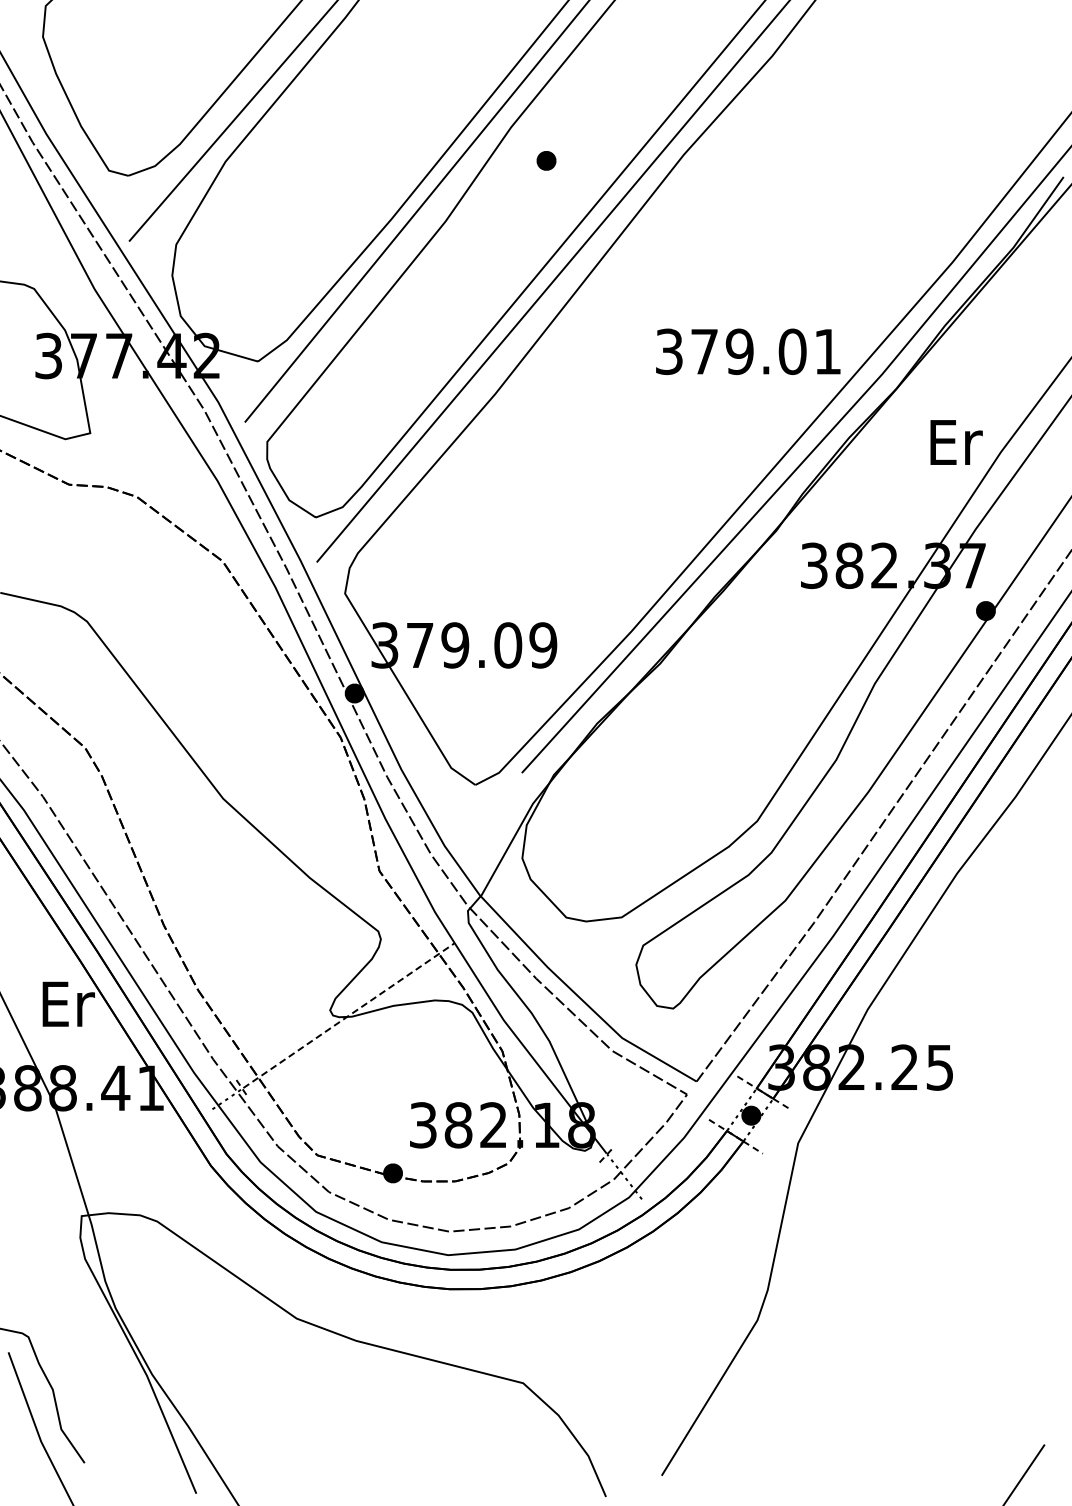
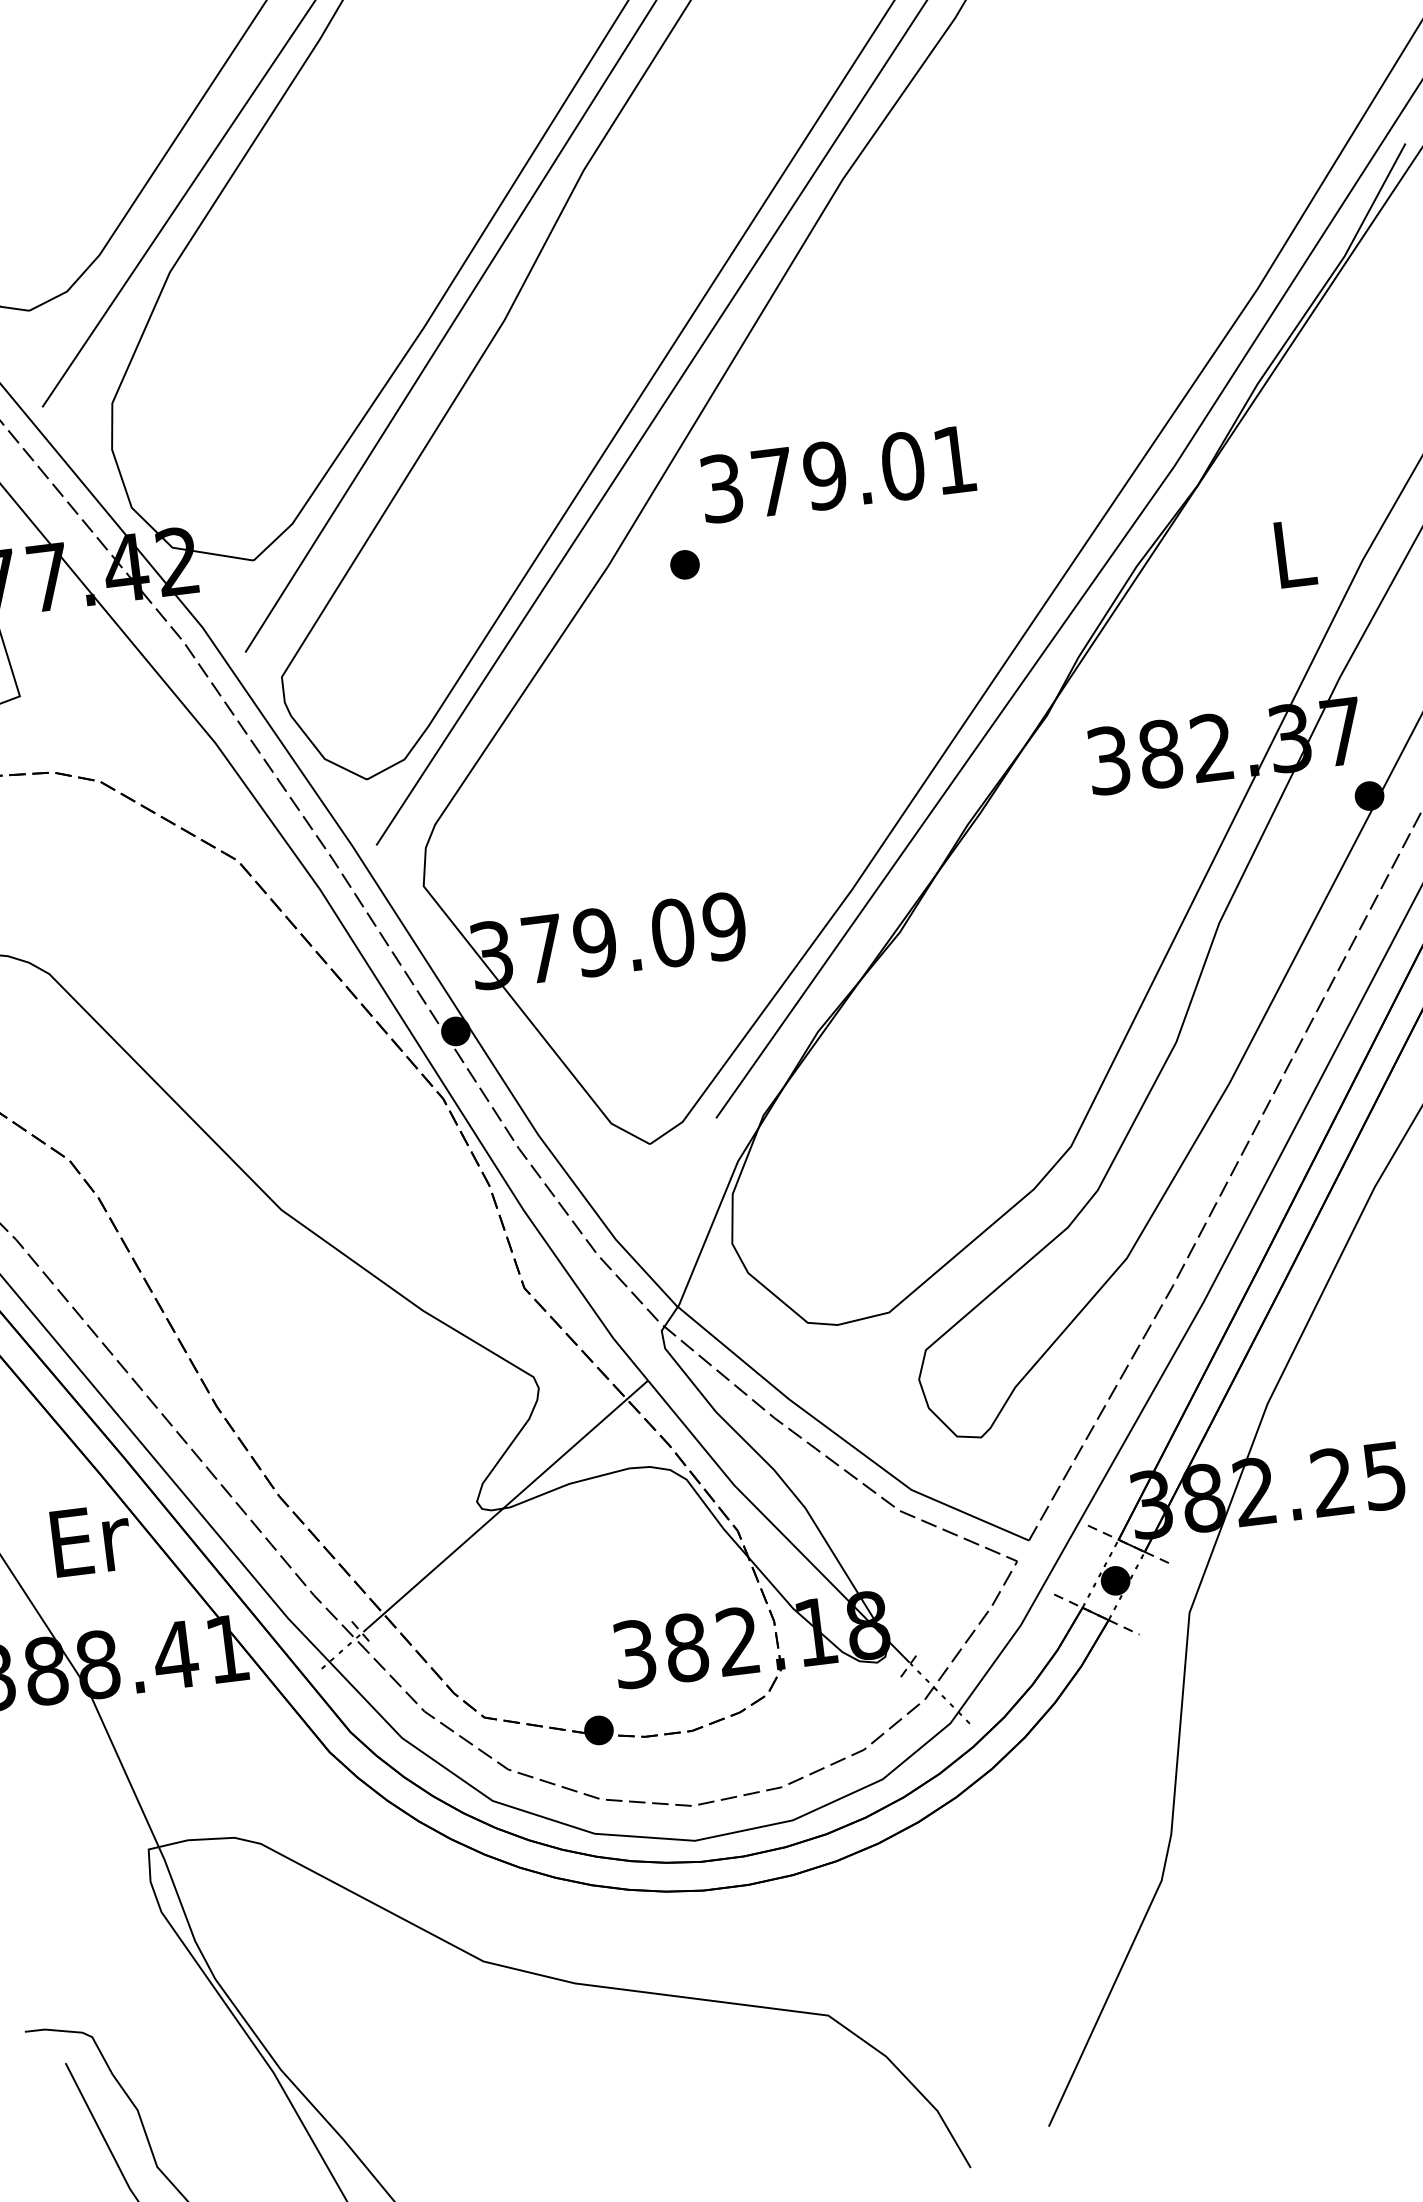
part: (546, 160) -> (684, 564), moved
text: (748, 351) -> (838, 473), moved
text: (956, 442) -> (1295, 553), Er -> L
line: (349, 1015) -> (506, 1506), dashed -> solid

